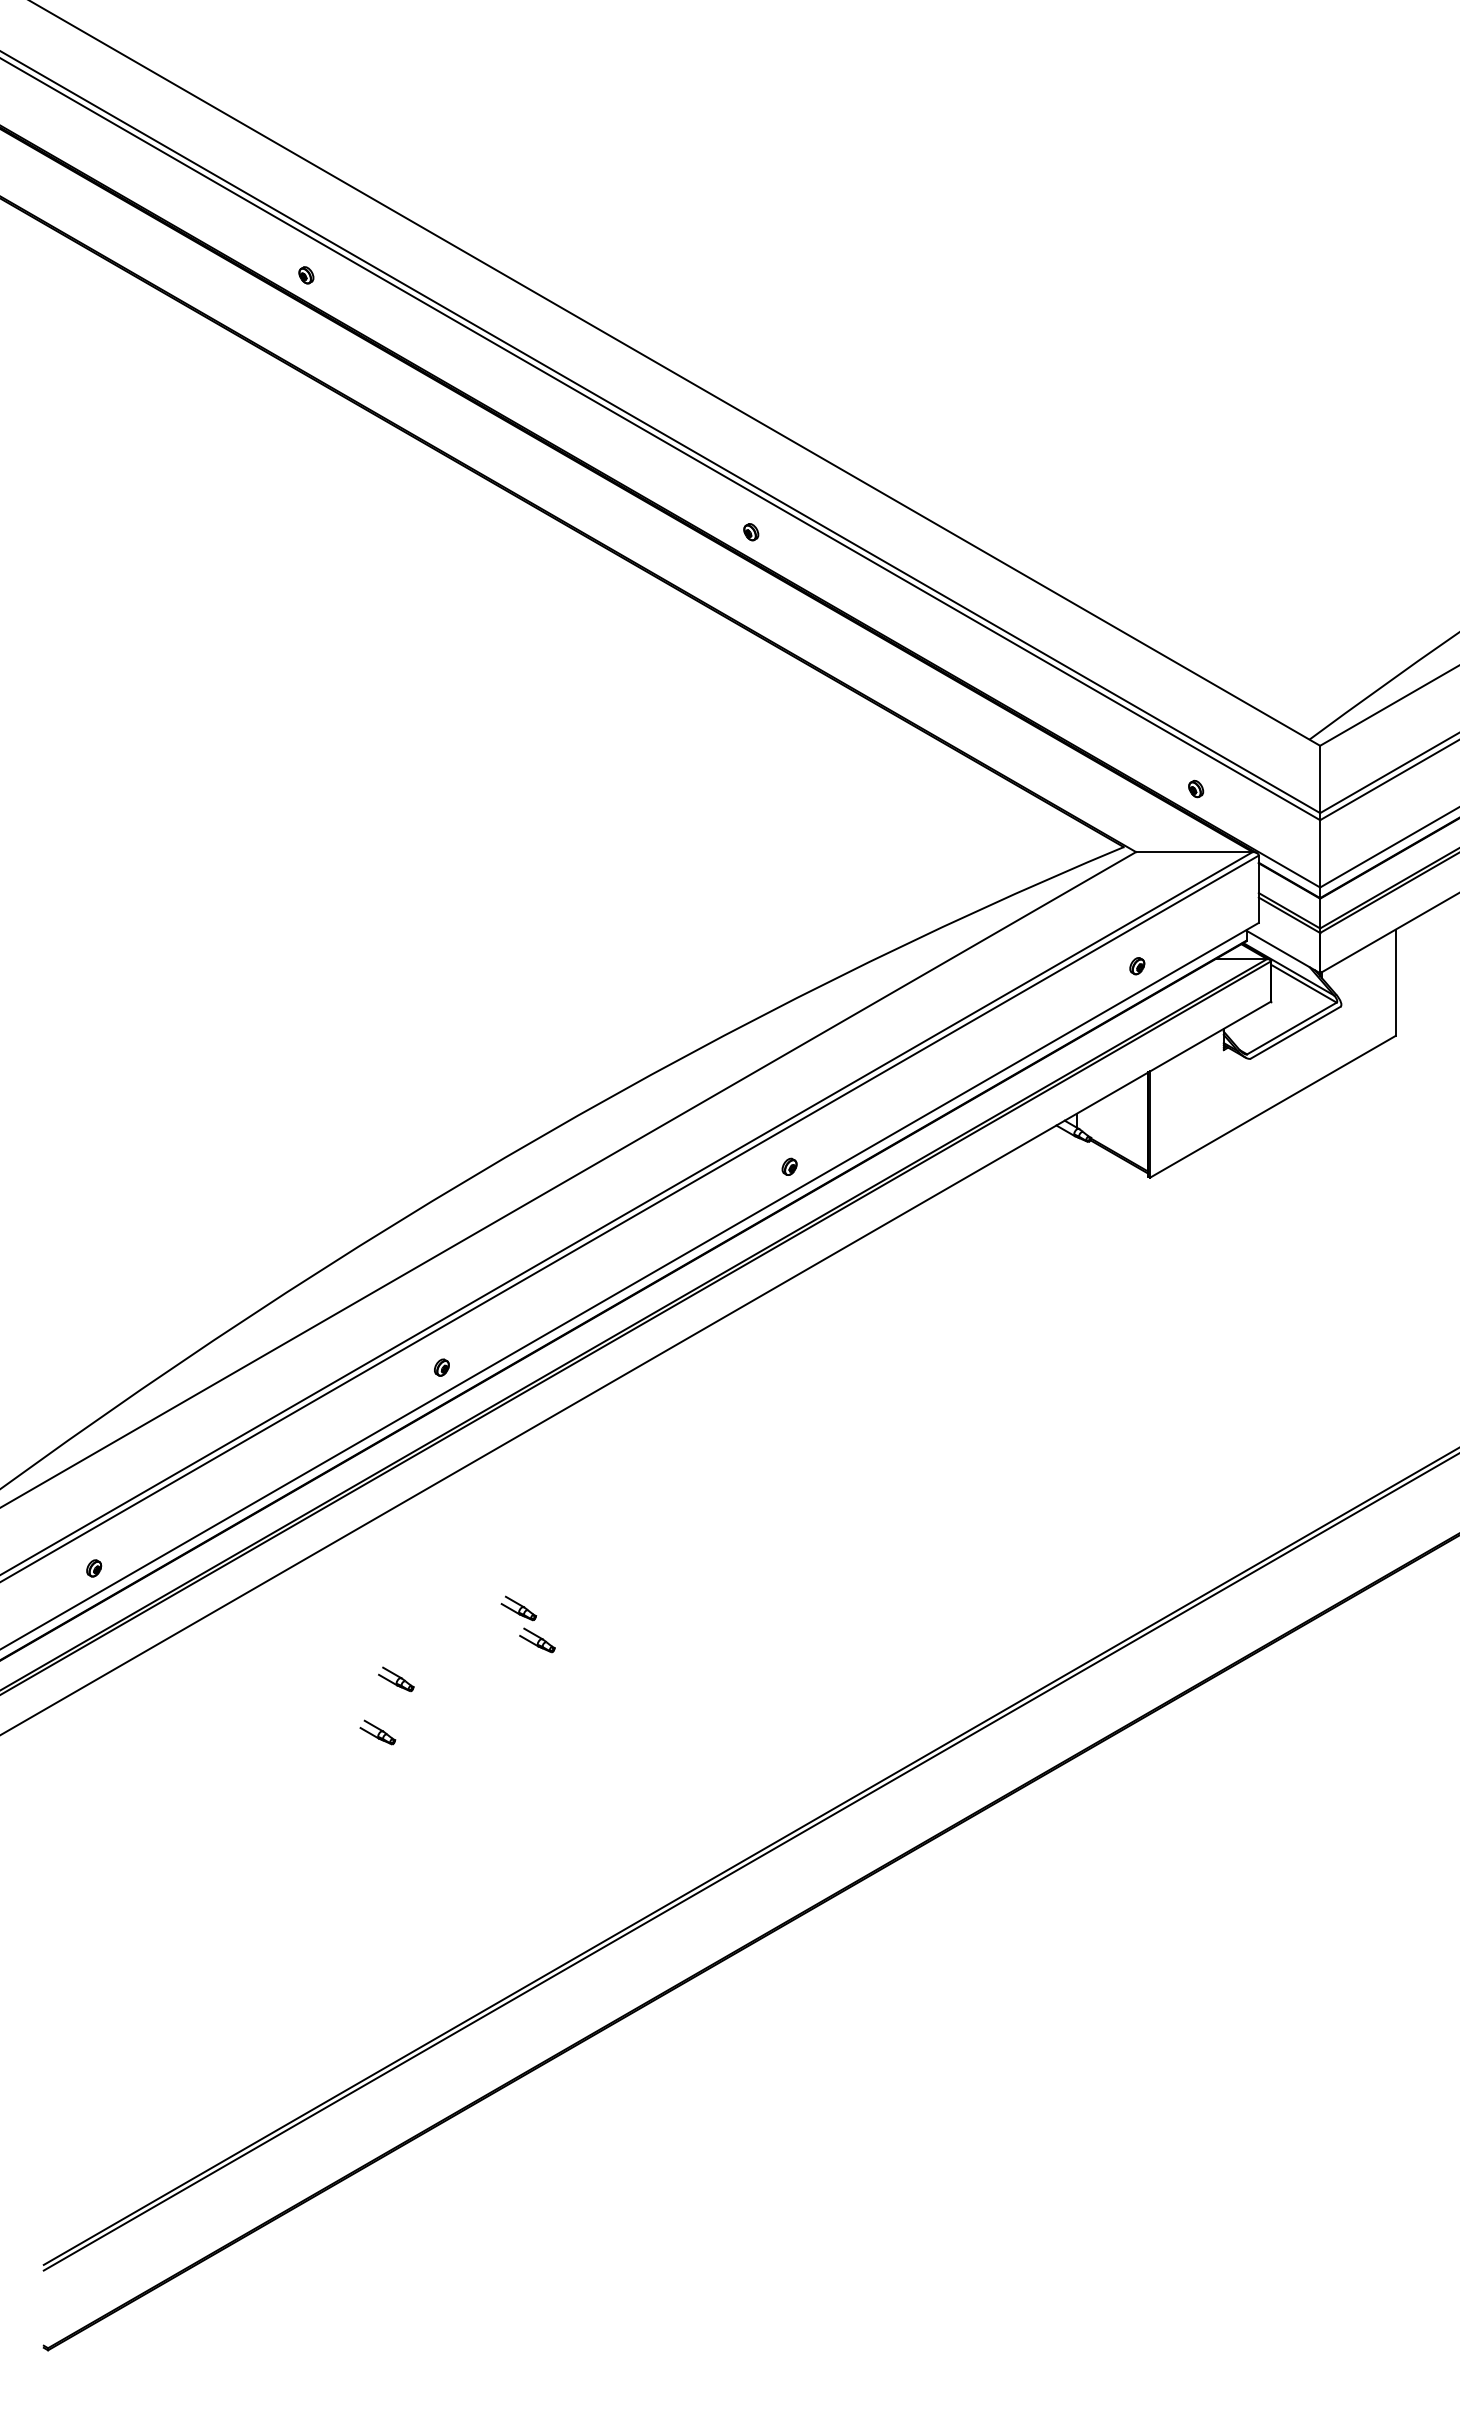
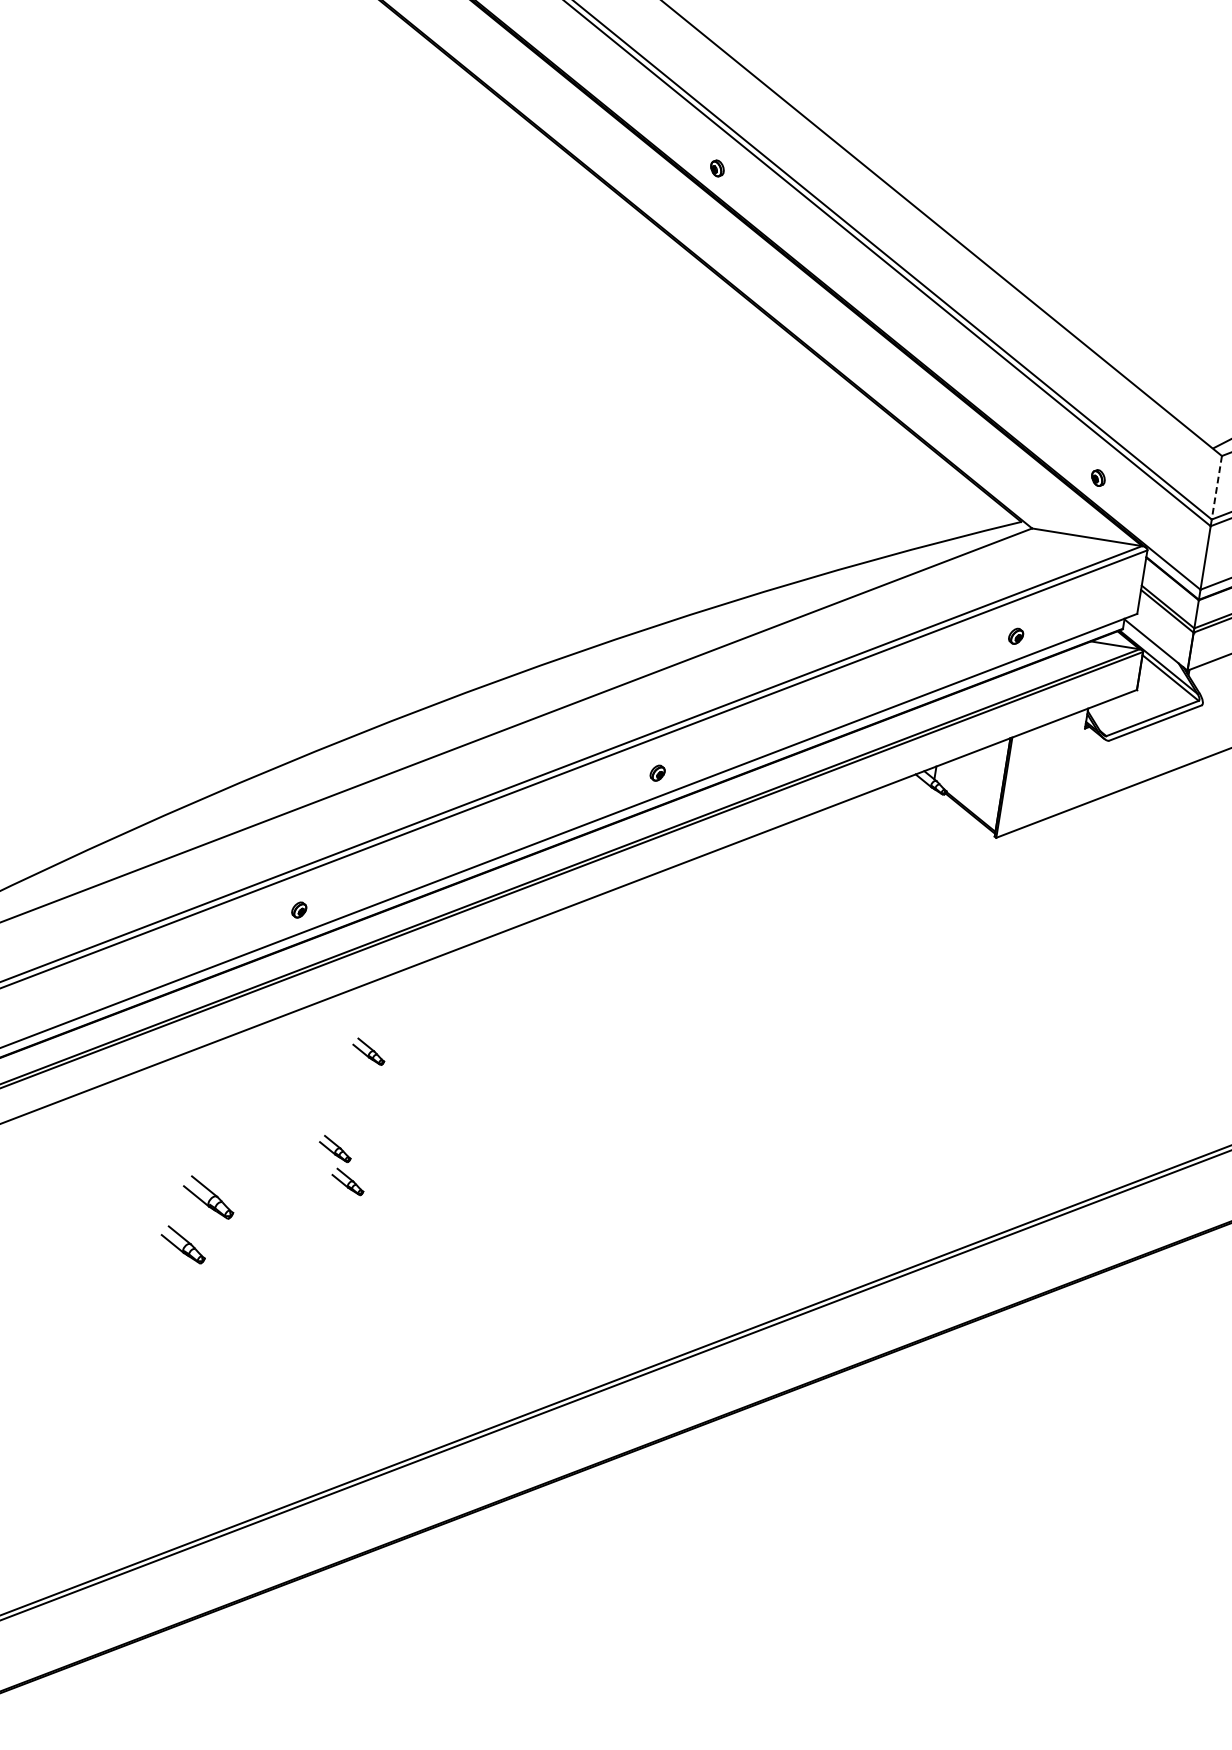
line: (1320, 779) -> (1217, 487), solid -> dashed
part: (537, 1502) -> (369, 1051), added
part: (396, 1679) -> (209, 1197), size x1.6
part: (377, 1732) -> (183, 1244), size x1.4

